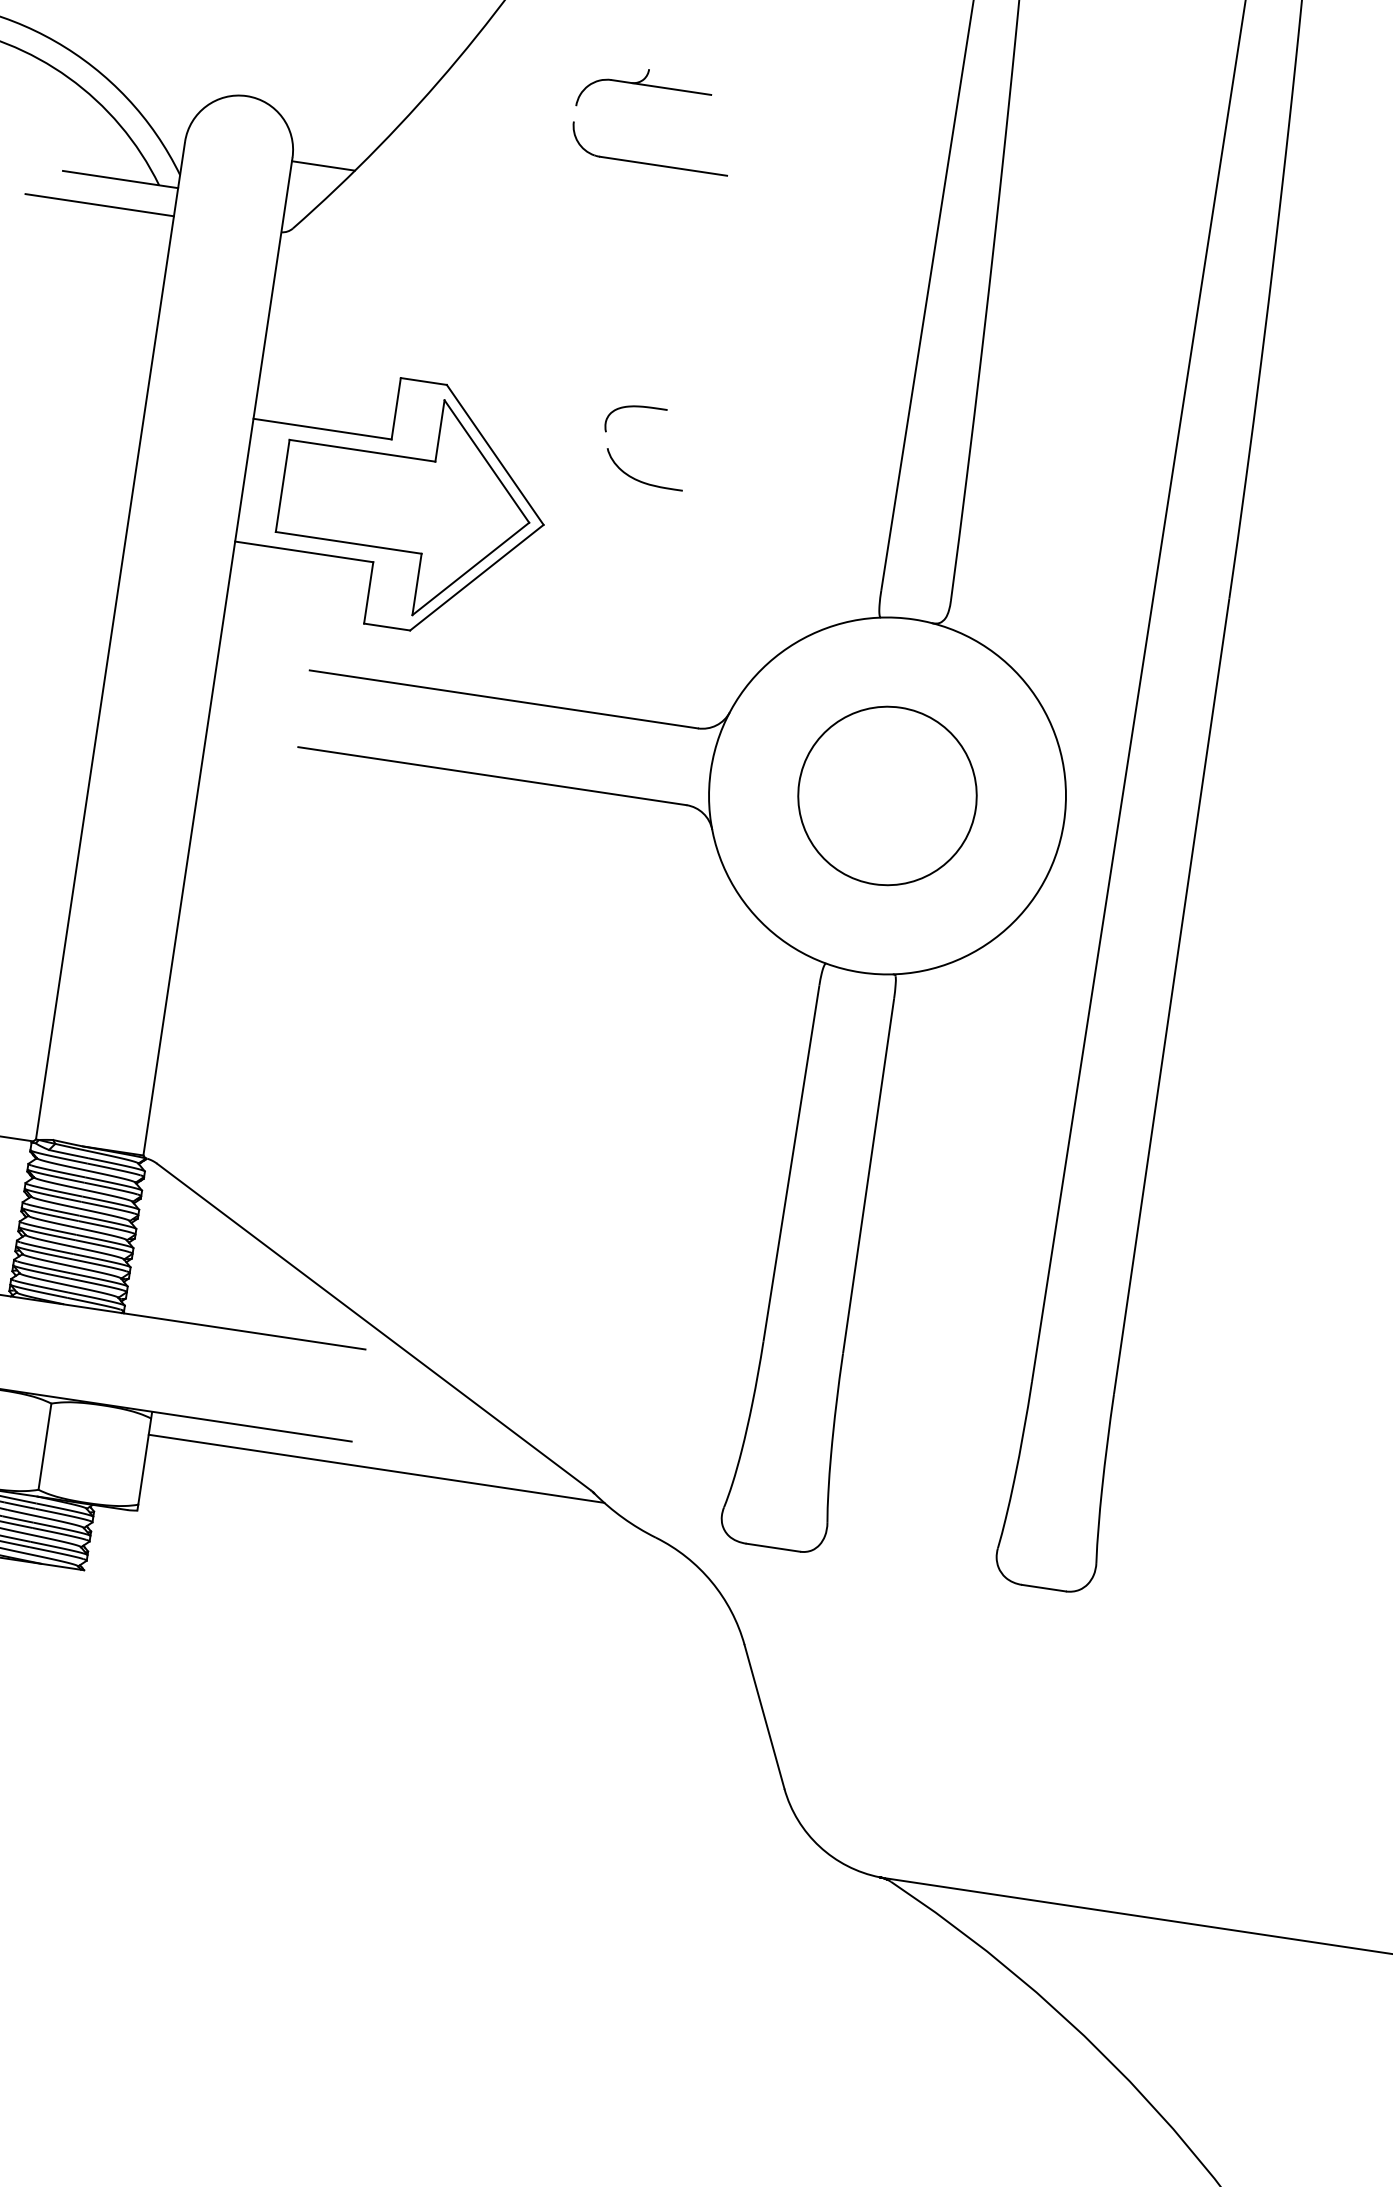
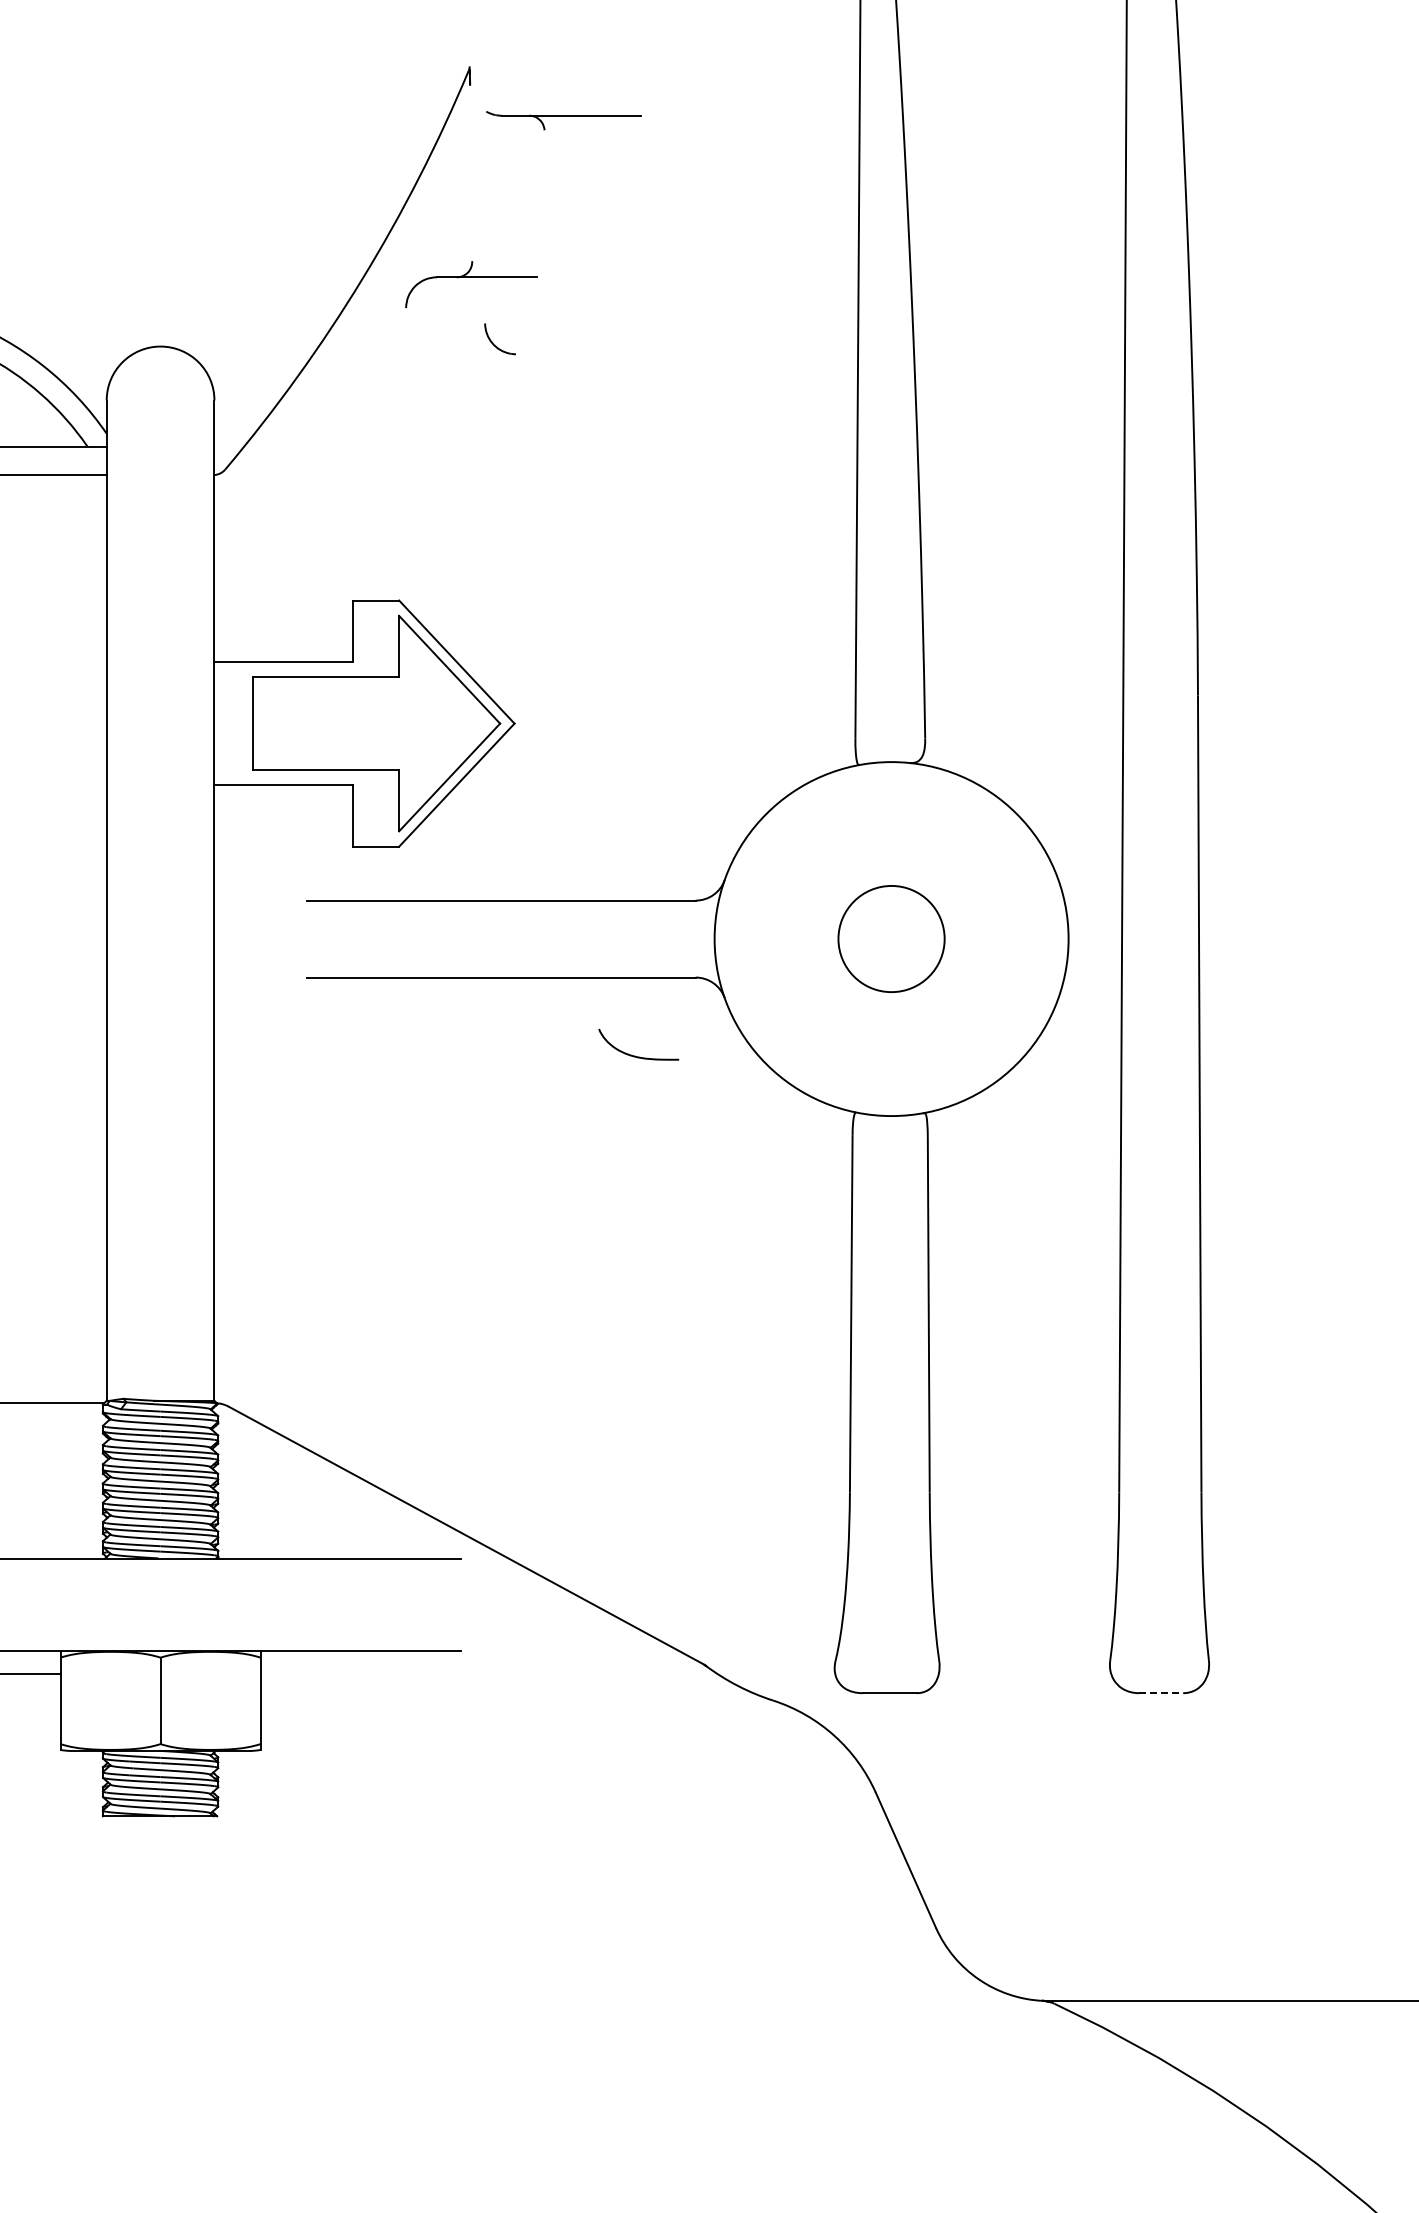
part: (645, 85) -> (471, 277), moved
line: (323, 165) -> (245, 403), removed
line: (663, 166) -> (579, 354), removed
curve: (637, 407) -> (589, 594), removed
curve: (639, 480) -> (635, 1055), moved
circle: (887, 795) -> (891, 938), size x0.6
line: (376, 1468) -> (488, 1673), removed
line: (1044, 1588) -> (1161, 1693), solid -> dashed

